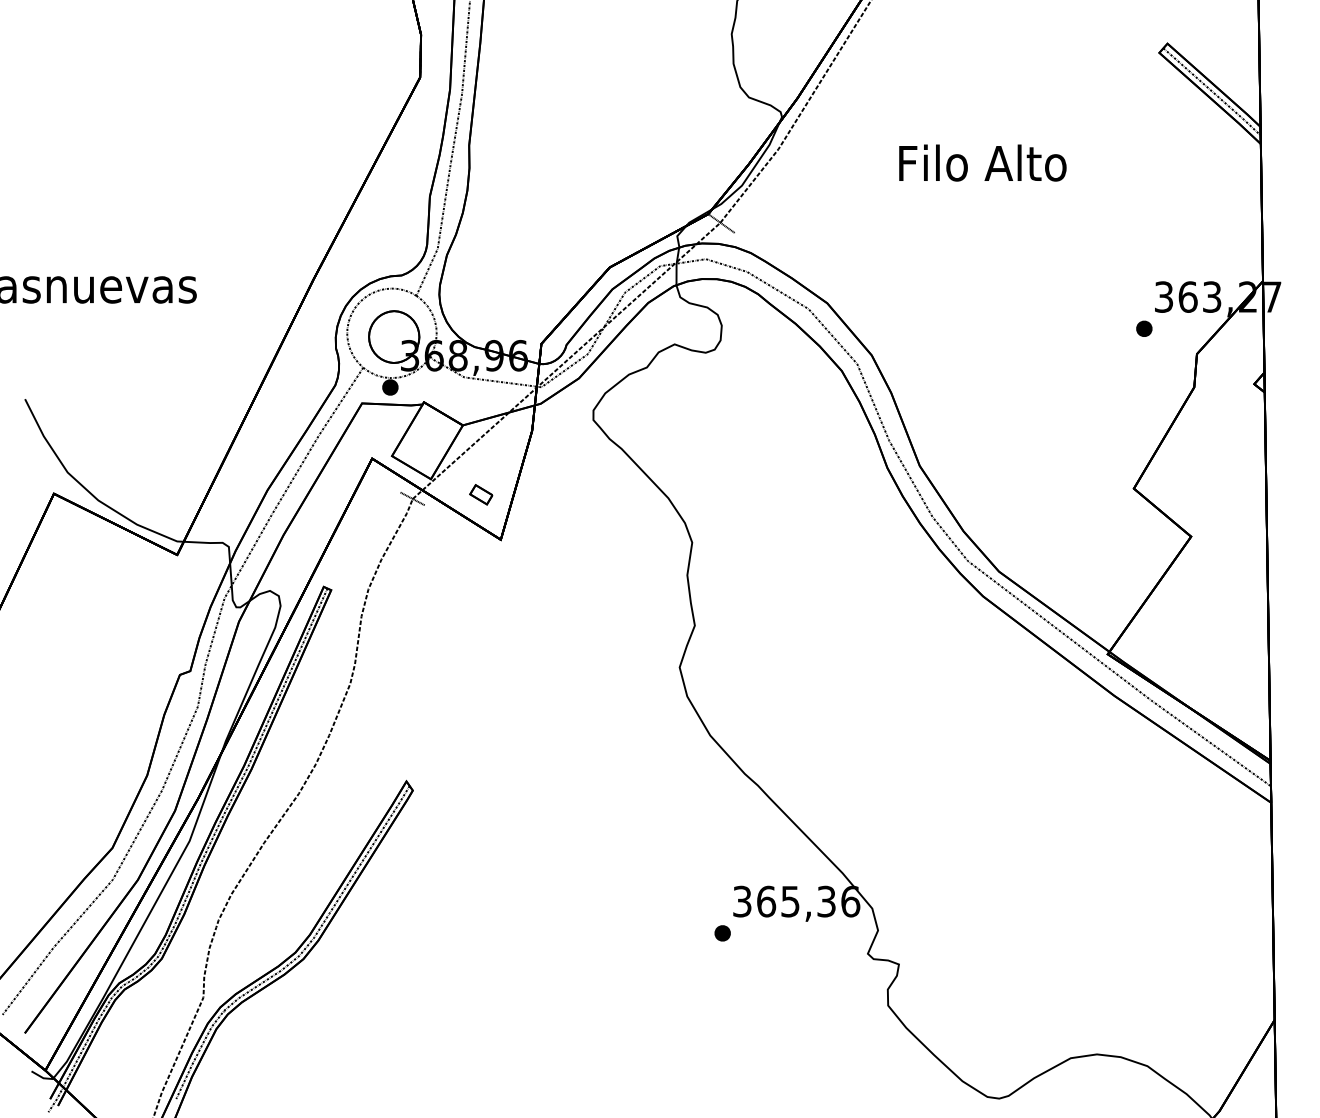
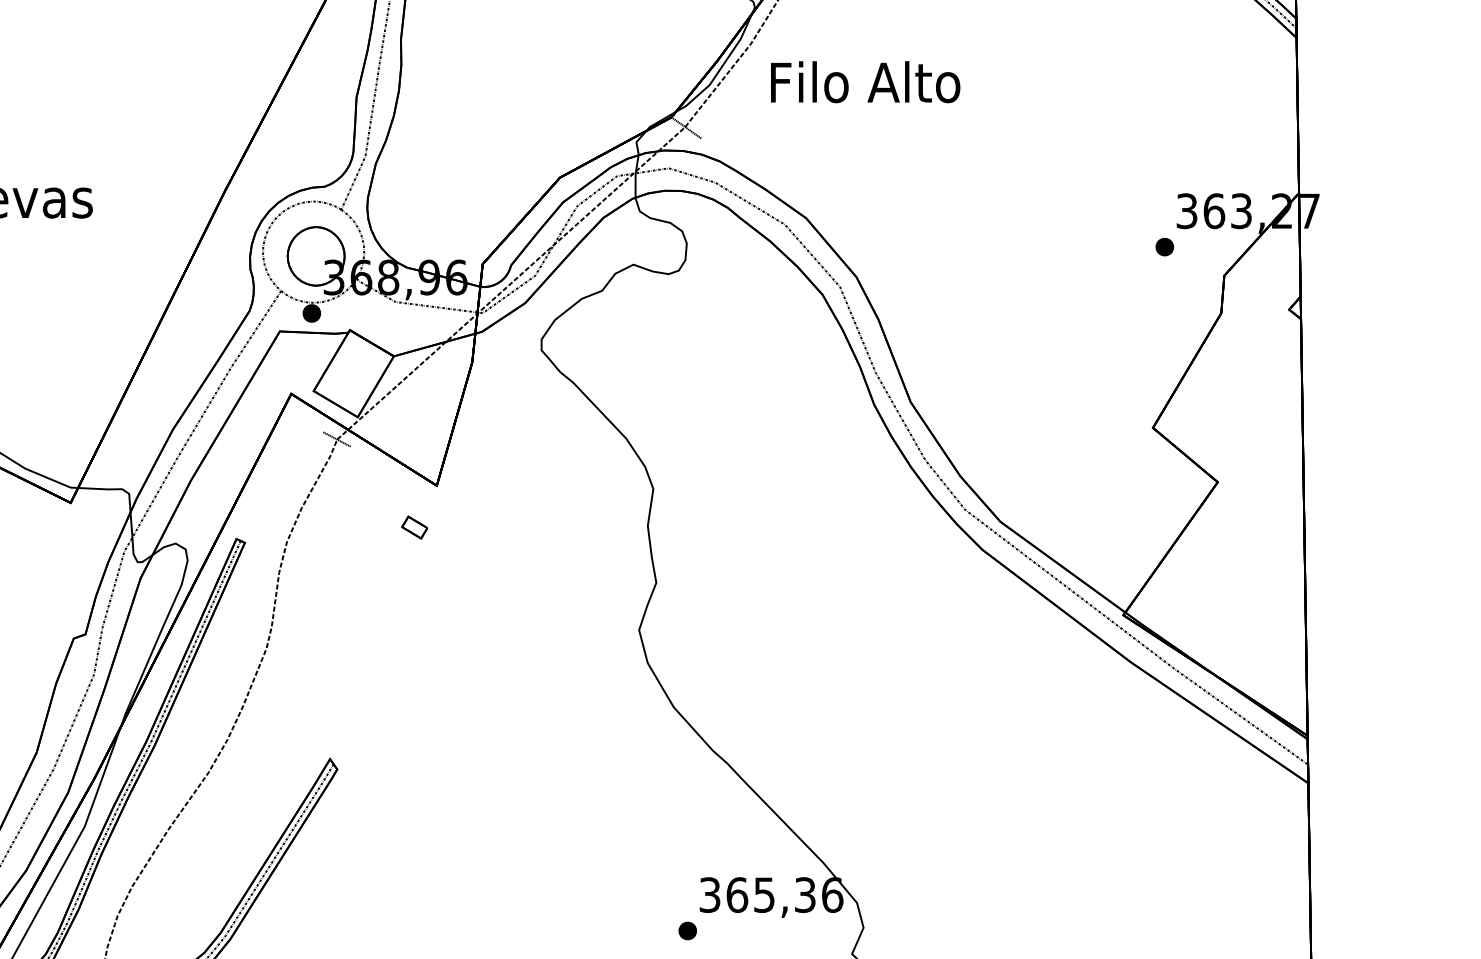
text: (982, 162) -> (865, 81), moved
part: (481, 494) -> (414, 527), moved

